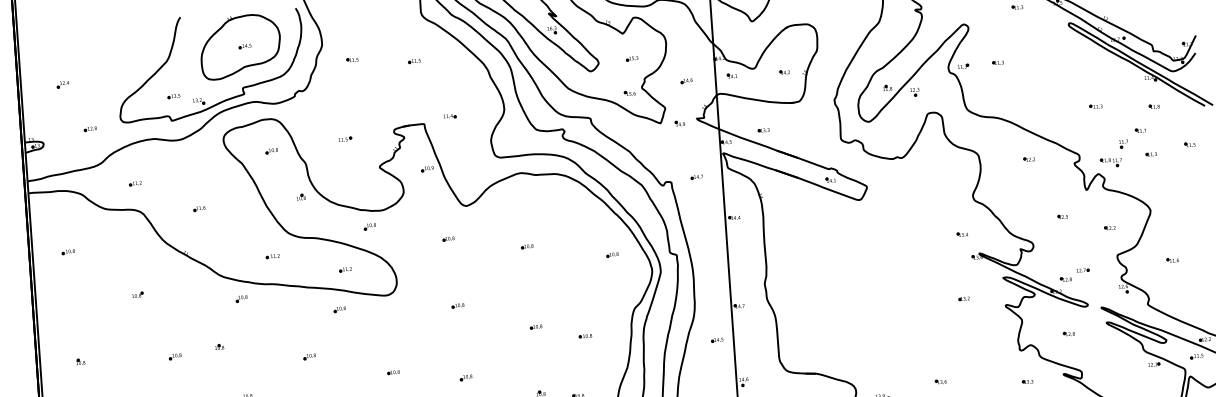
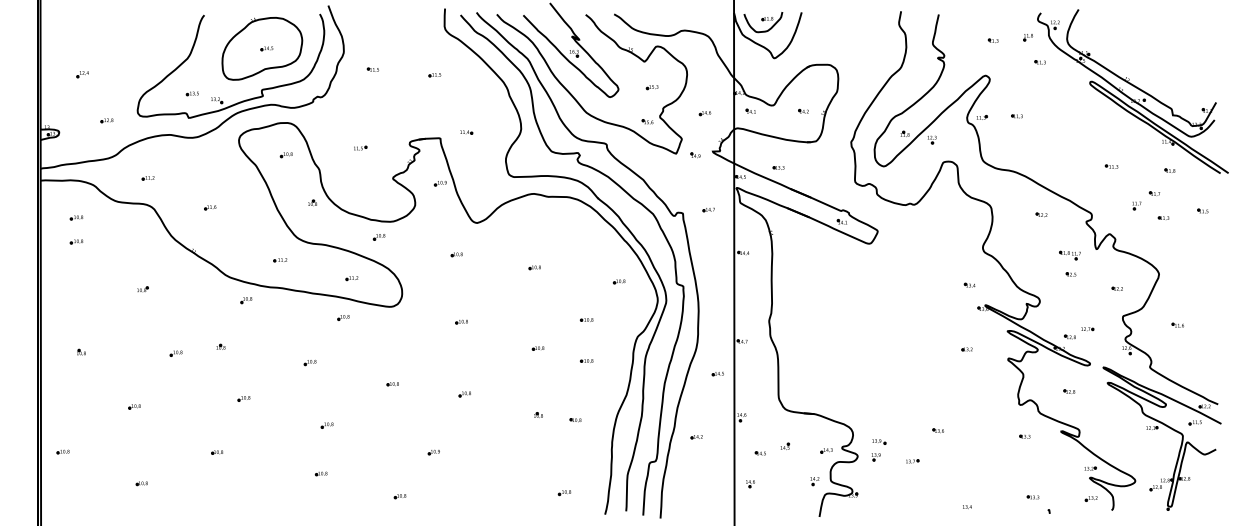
part: (1110, 162) -> (1069, 255), moved
part: (66, 227) -> (76, 217), added
part: (582, 294) -> (586, 319), added

